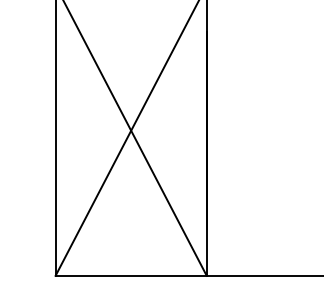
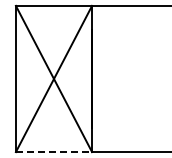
line: (132, 276) -> (54, 152), solid -> dashed

